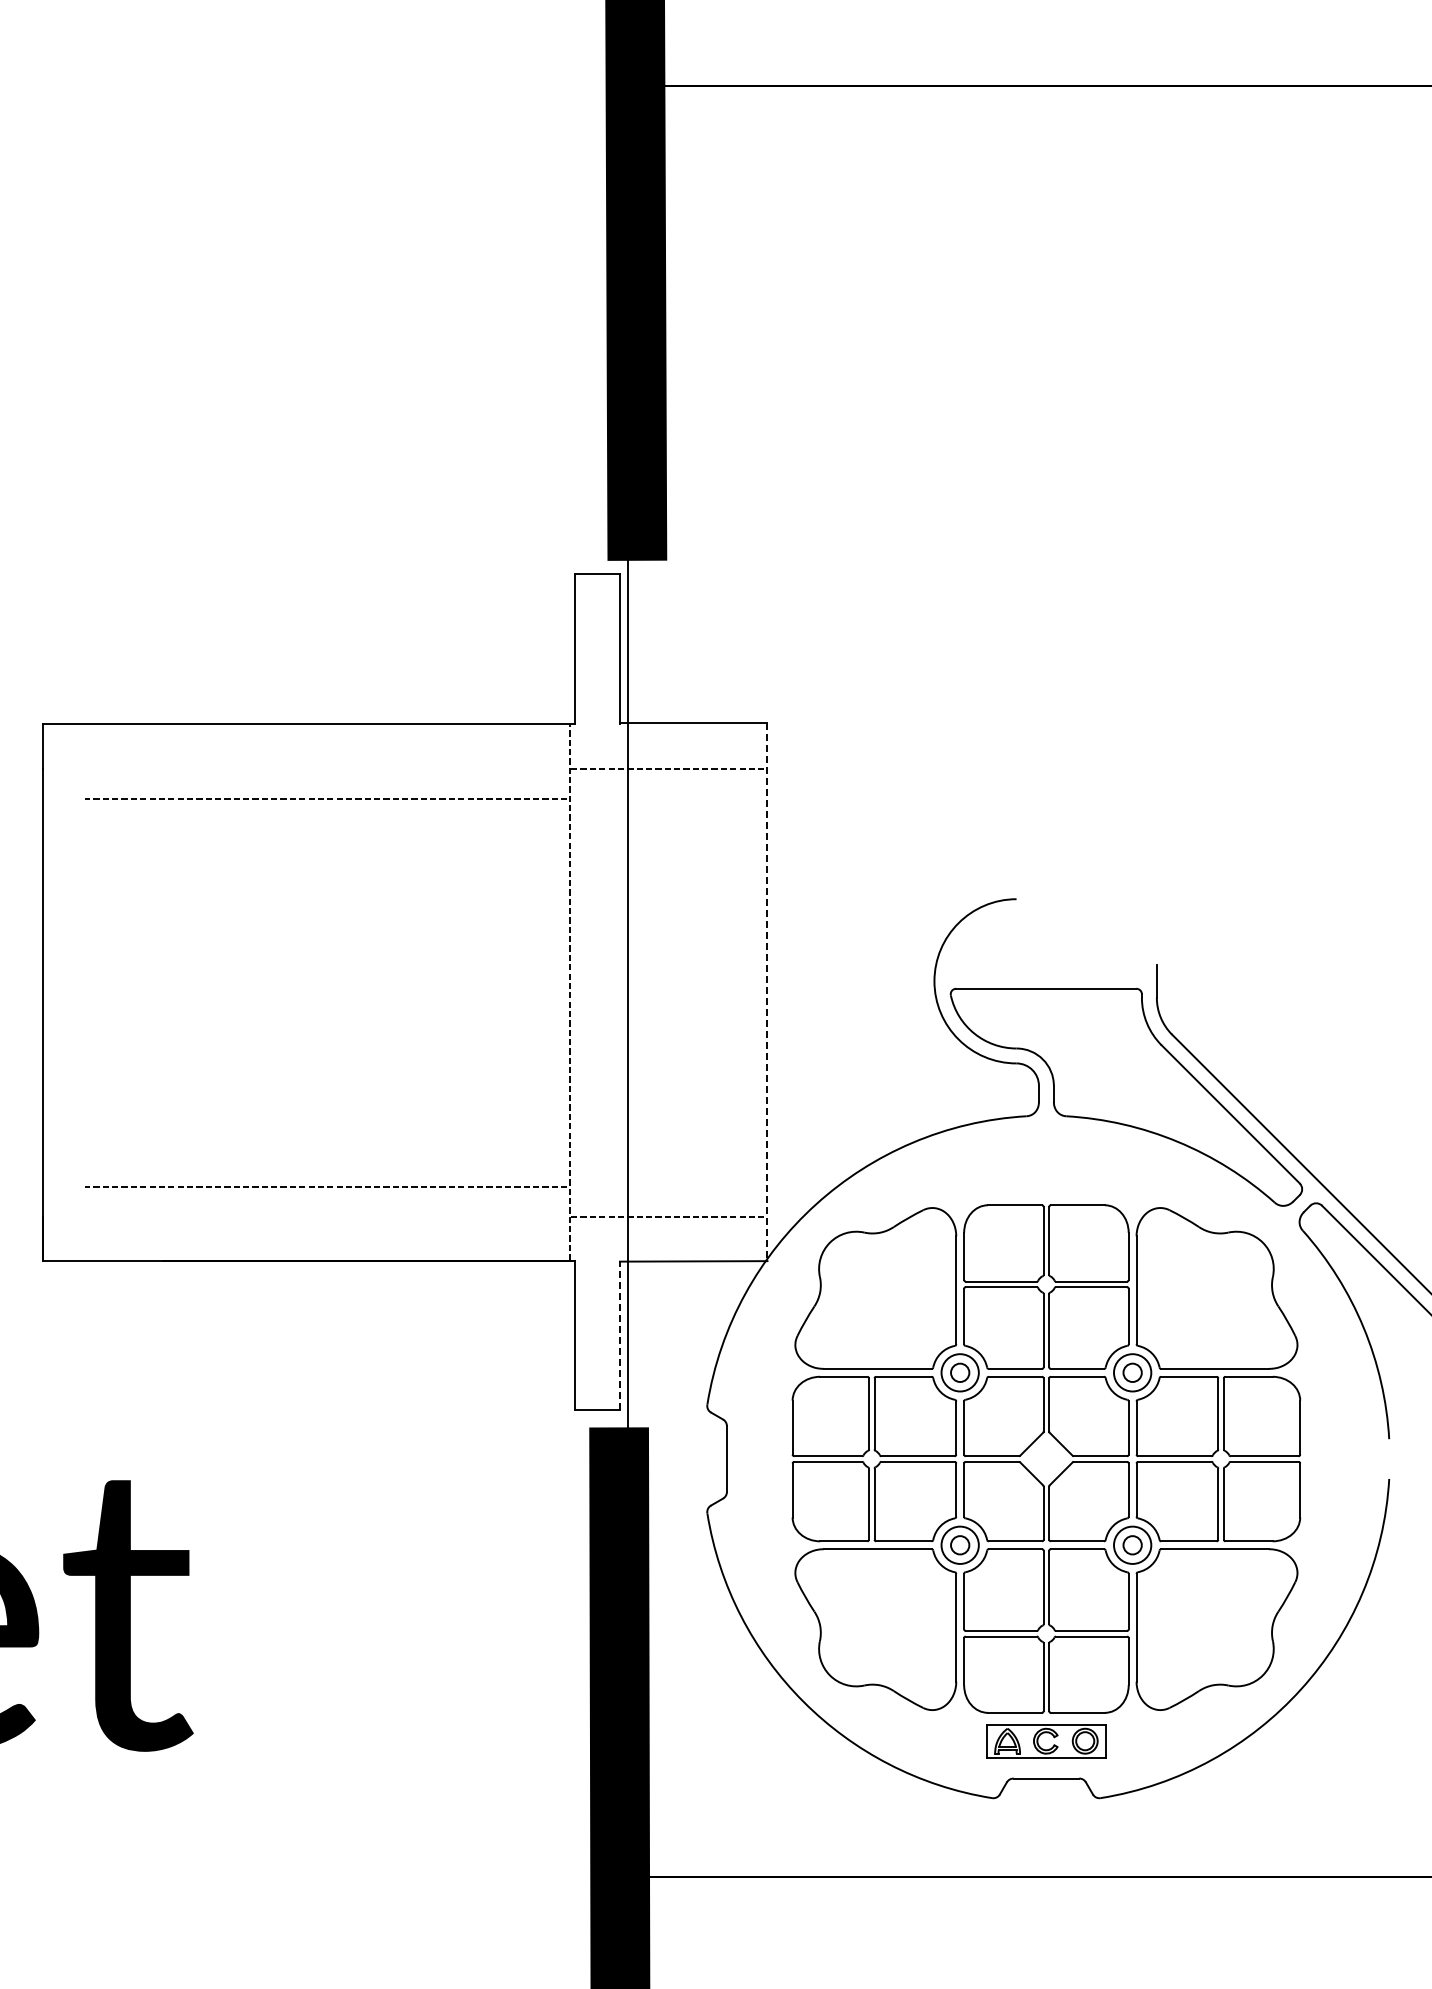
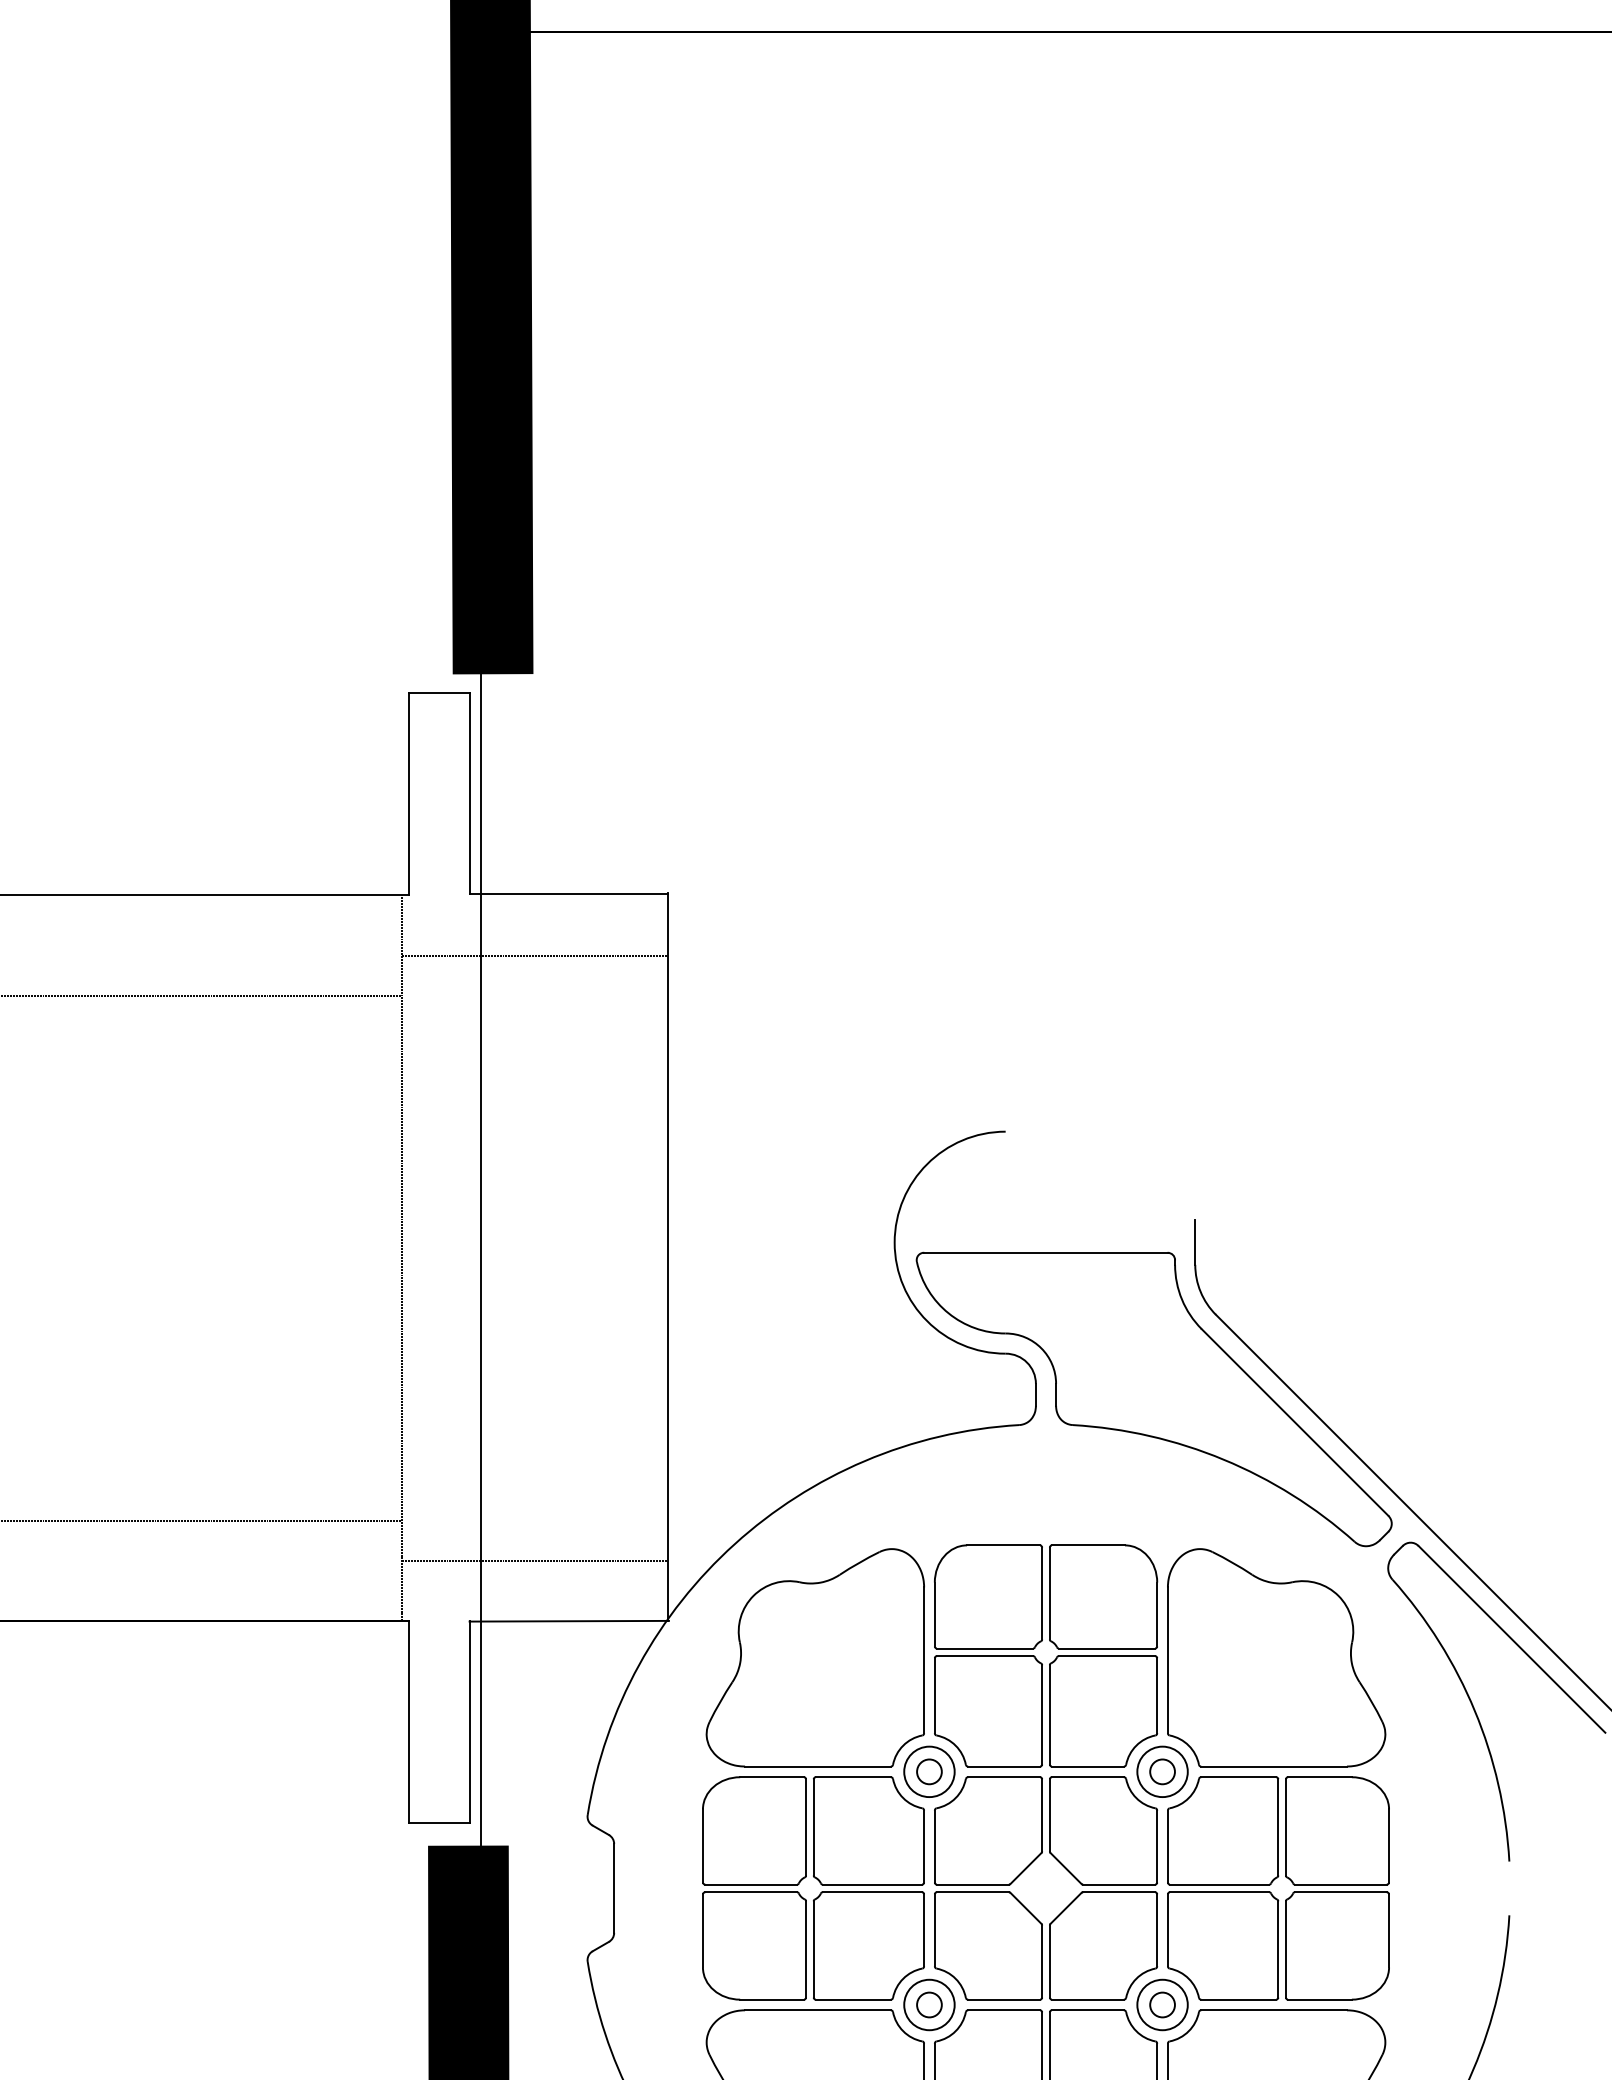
line: (767, 992) -> (668, 1257), dashed -> solid
line: (620, 1335) -> (470, 1721), dashed -> solid

